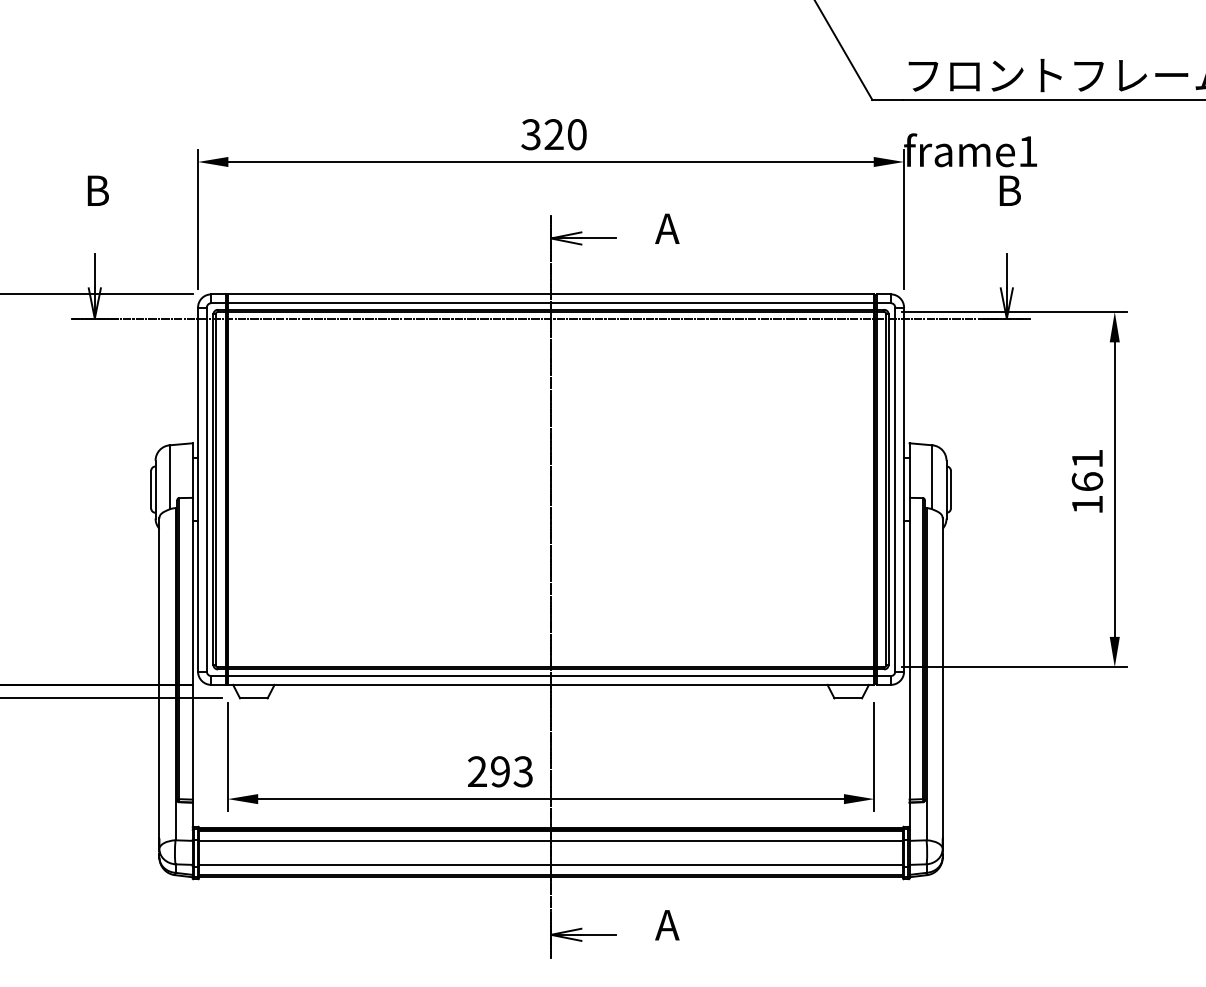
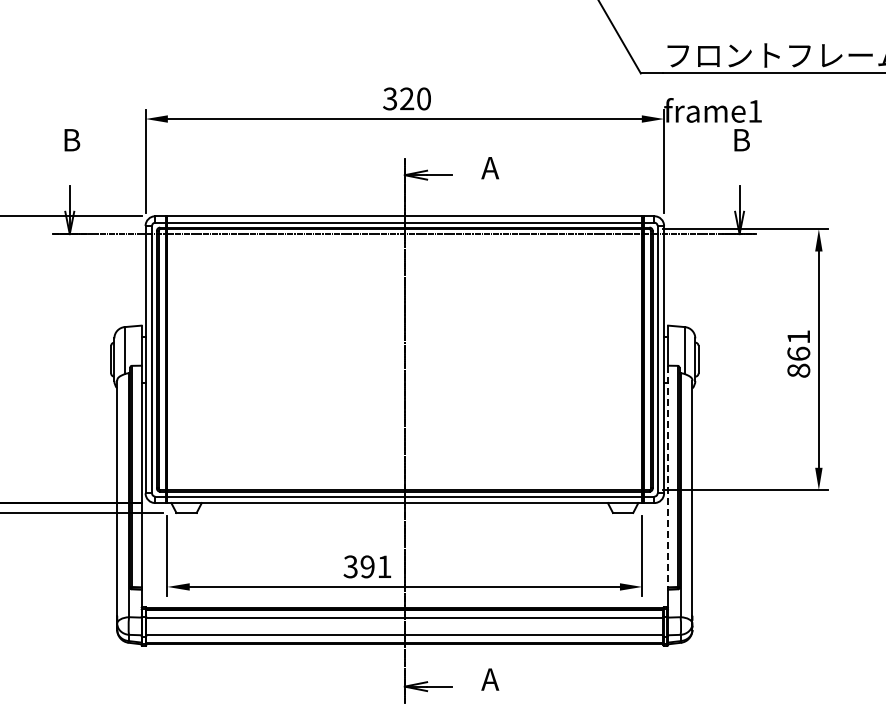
text: (1087, 504) -> (798, 370), 161 -> 861
line: (910, 648) -> (668, 476), solid -> dashed
text: (500, 771) -> (367, 566), 293 -> 391

